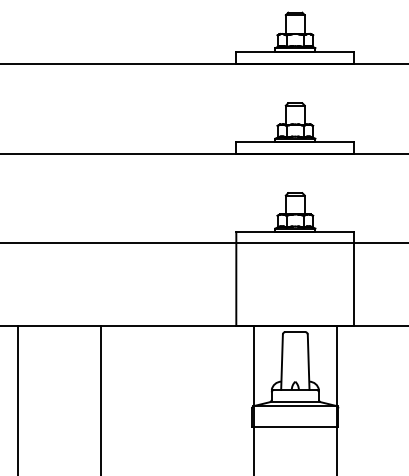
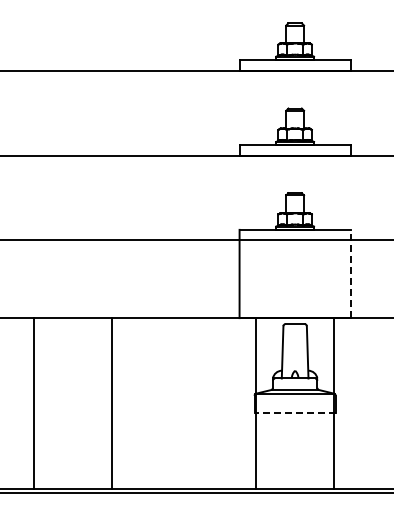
line: (354, 278) -> (350, 273), solid -> dashed
line: (295, 426) -> (295, 412), solid -> dashed

